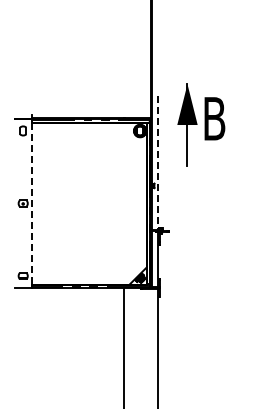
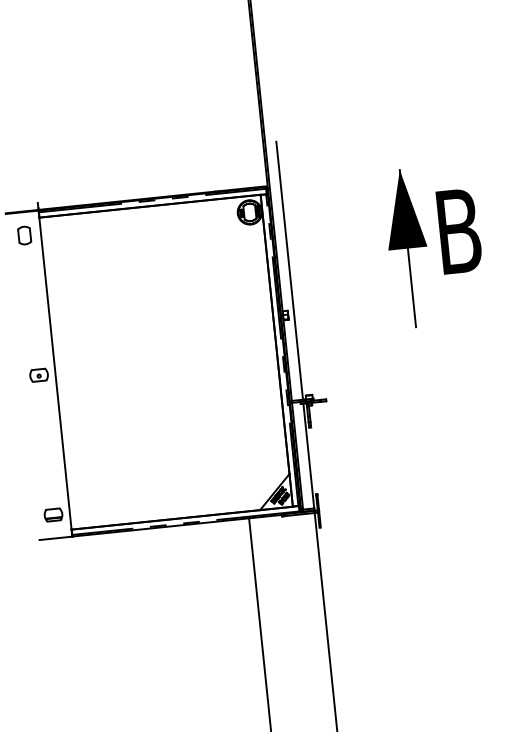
part: (201, 124) -> (434, 244), moved
line: (157, 163) -> (289, 271), dashed -> solid
line: (31, 204) -> (55, 375), dashed -> solid

